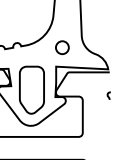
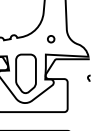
circle: (63, 48) -> (51, 39), size x0.62

